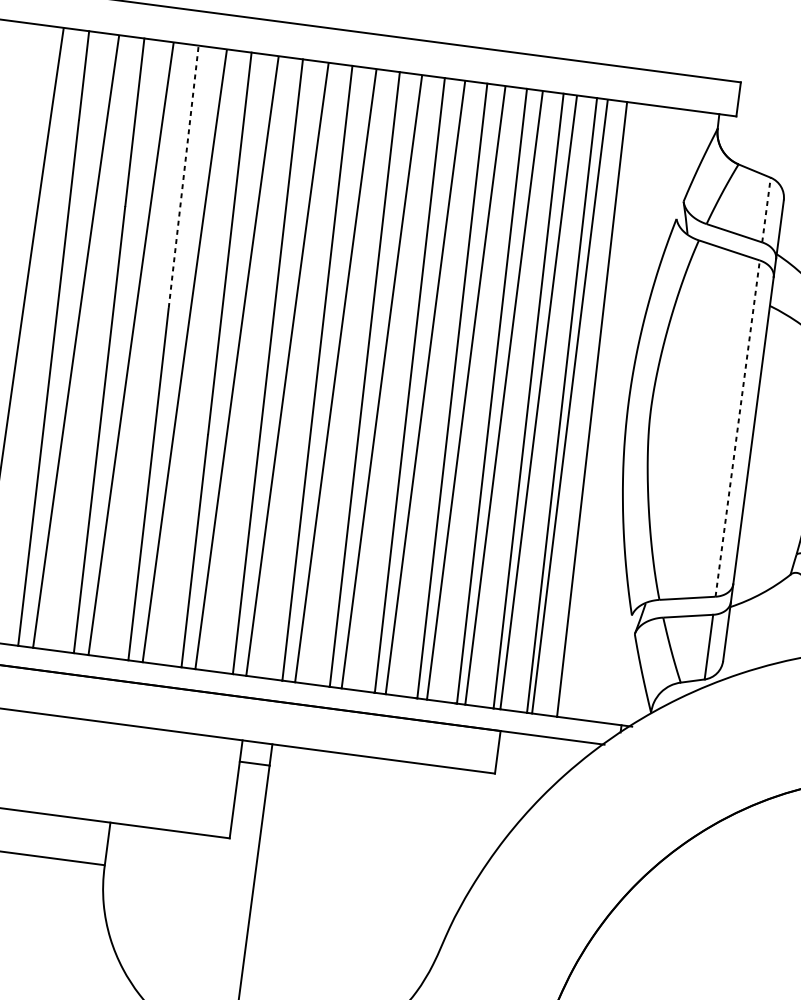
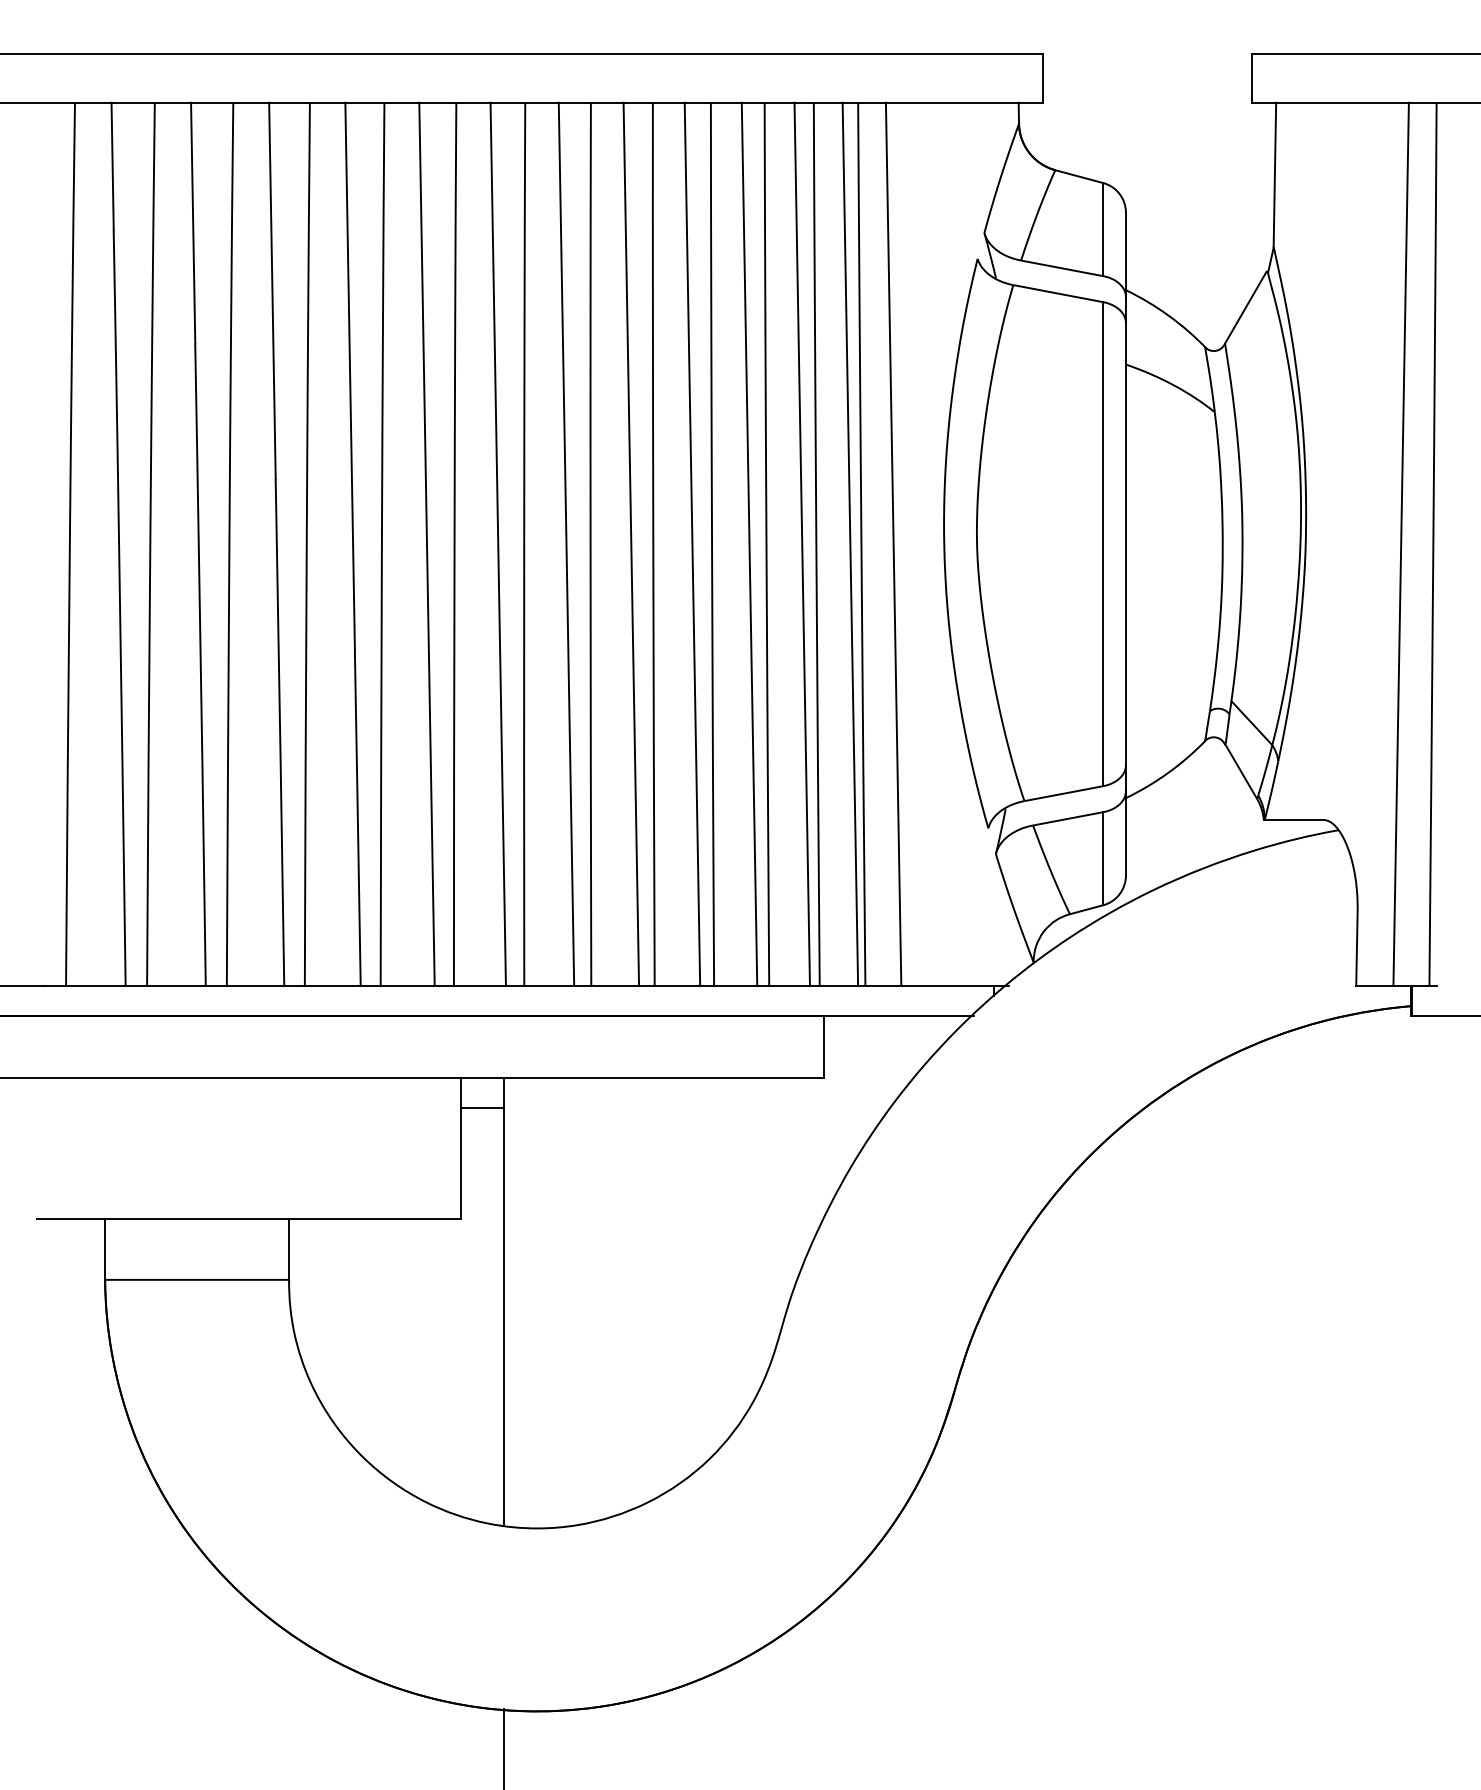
line: (183, 176) -> (272, 290), dashed -> solid
line: (766, 210) -> (1103, 229), dashed -> solid
line: (737, 428) -> (1103, 543), dashed -> solid

